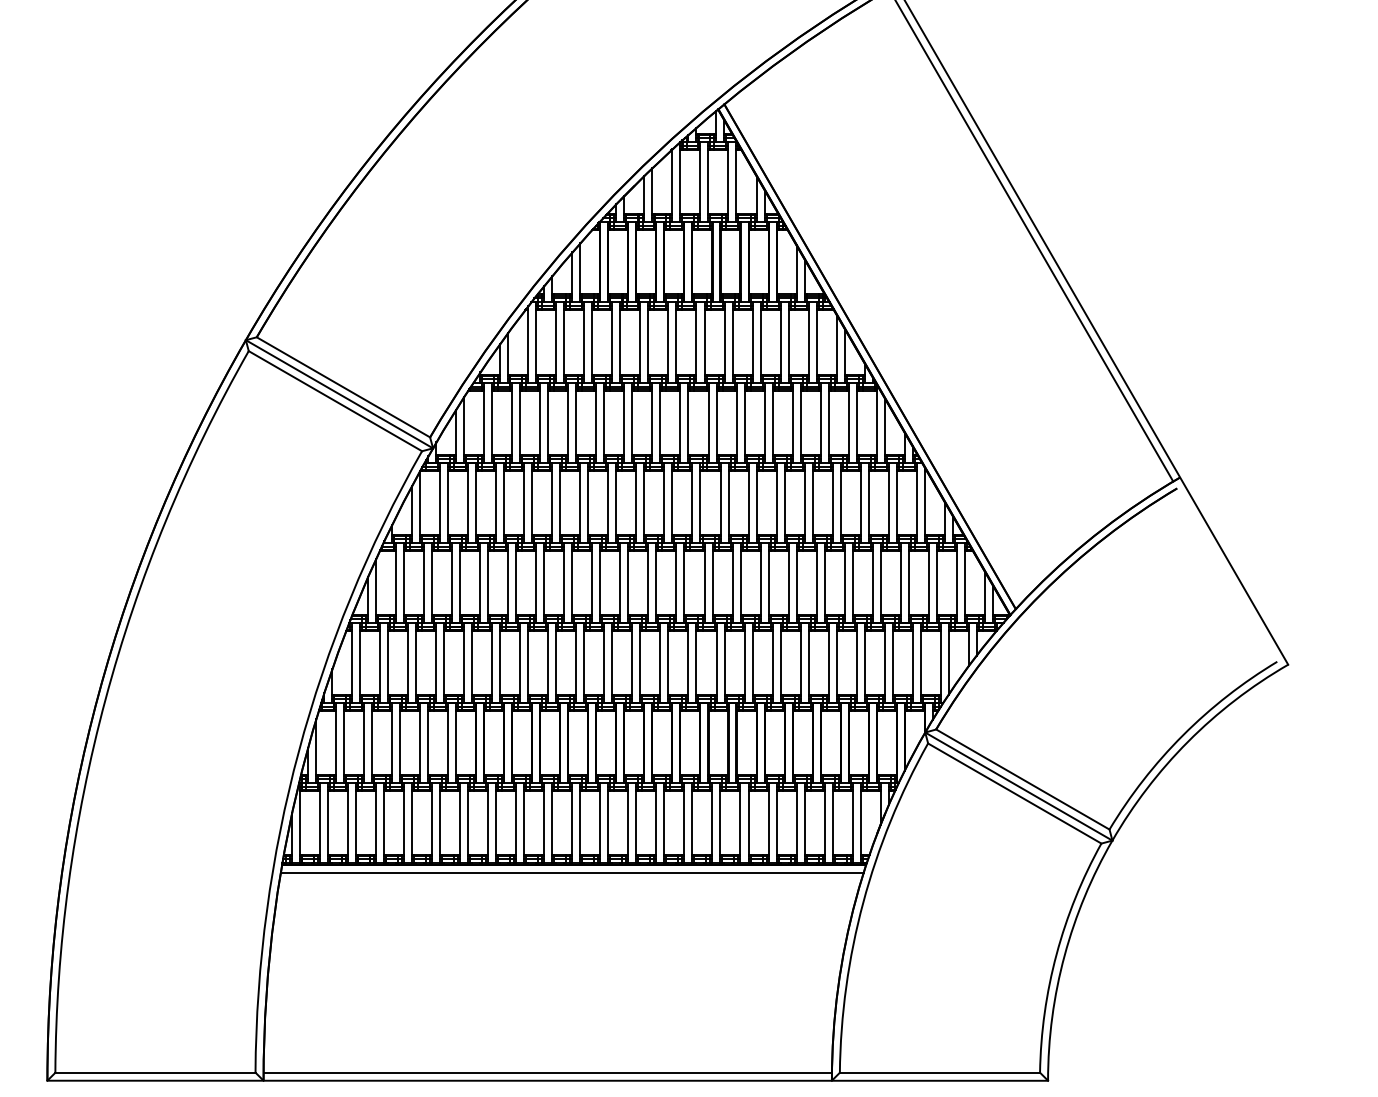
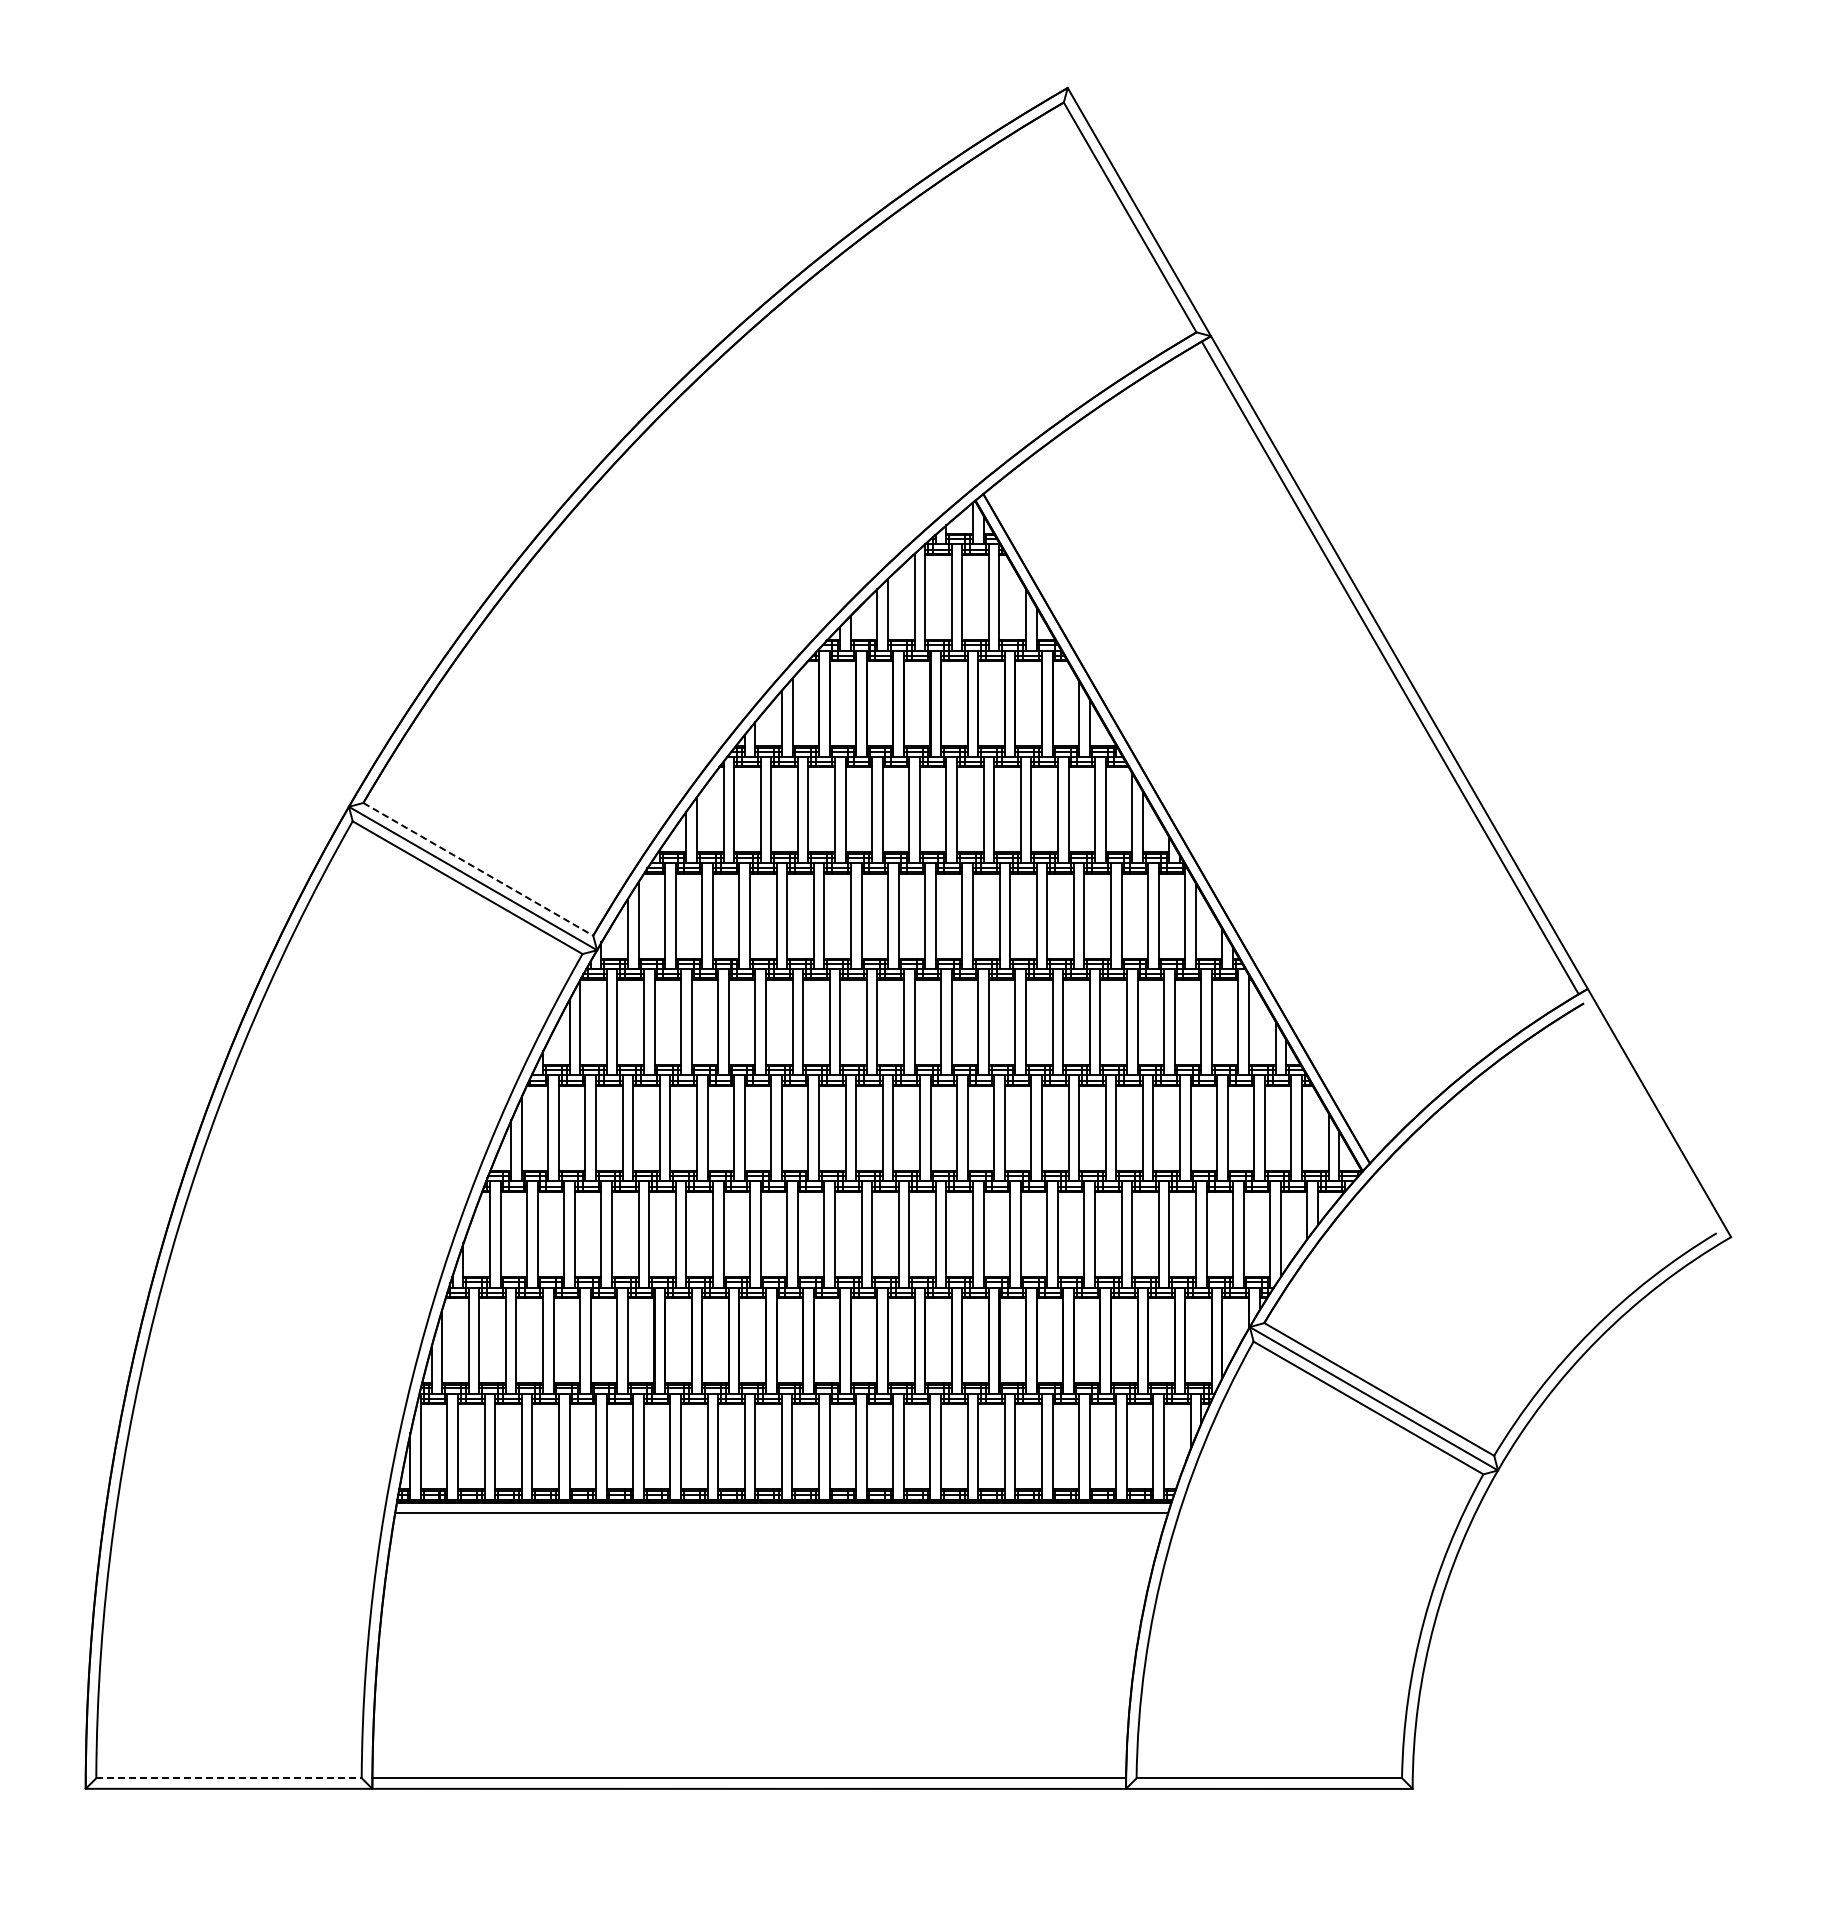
line: (343, 387) -> (478, 869), solid -> dashed
line: (155, 1072) -> (229, 1778), solid -> dashed

